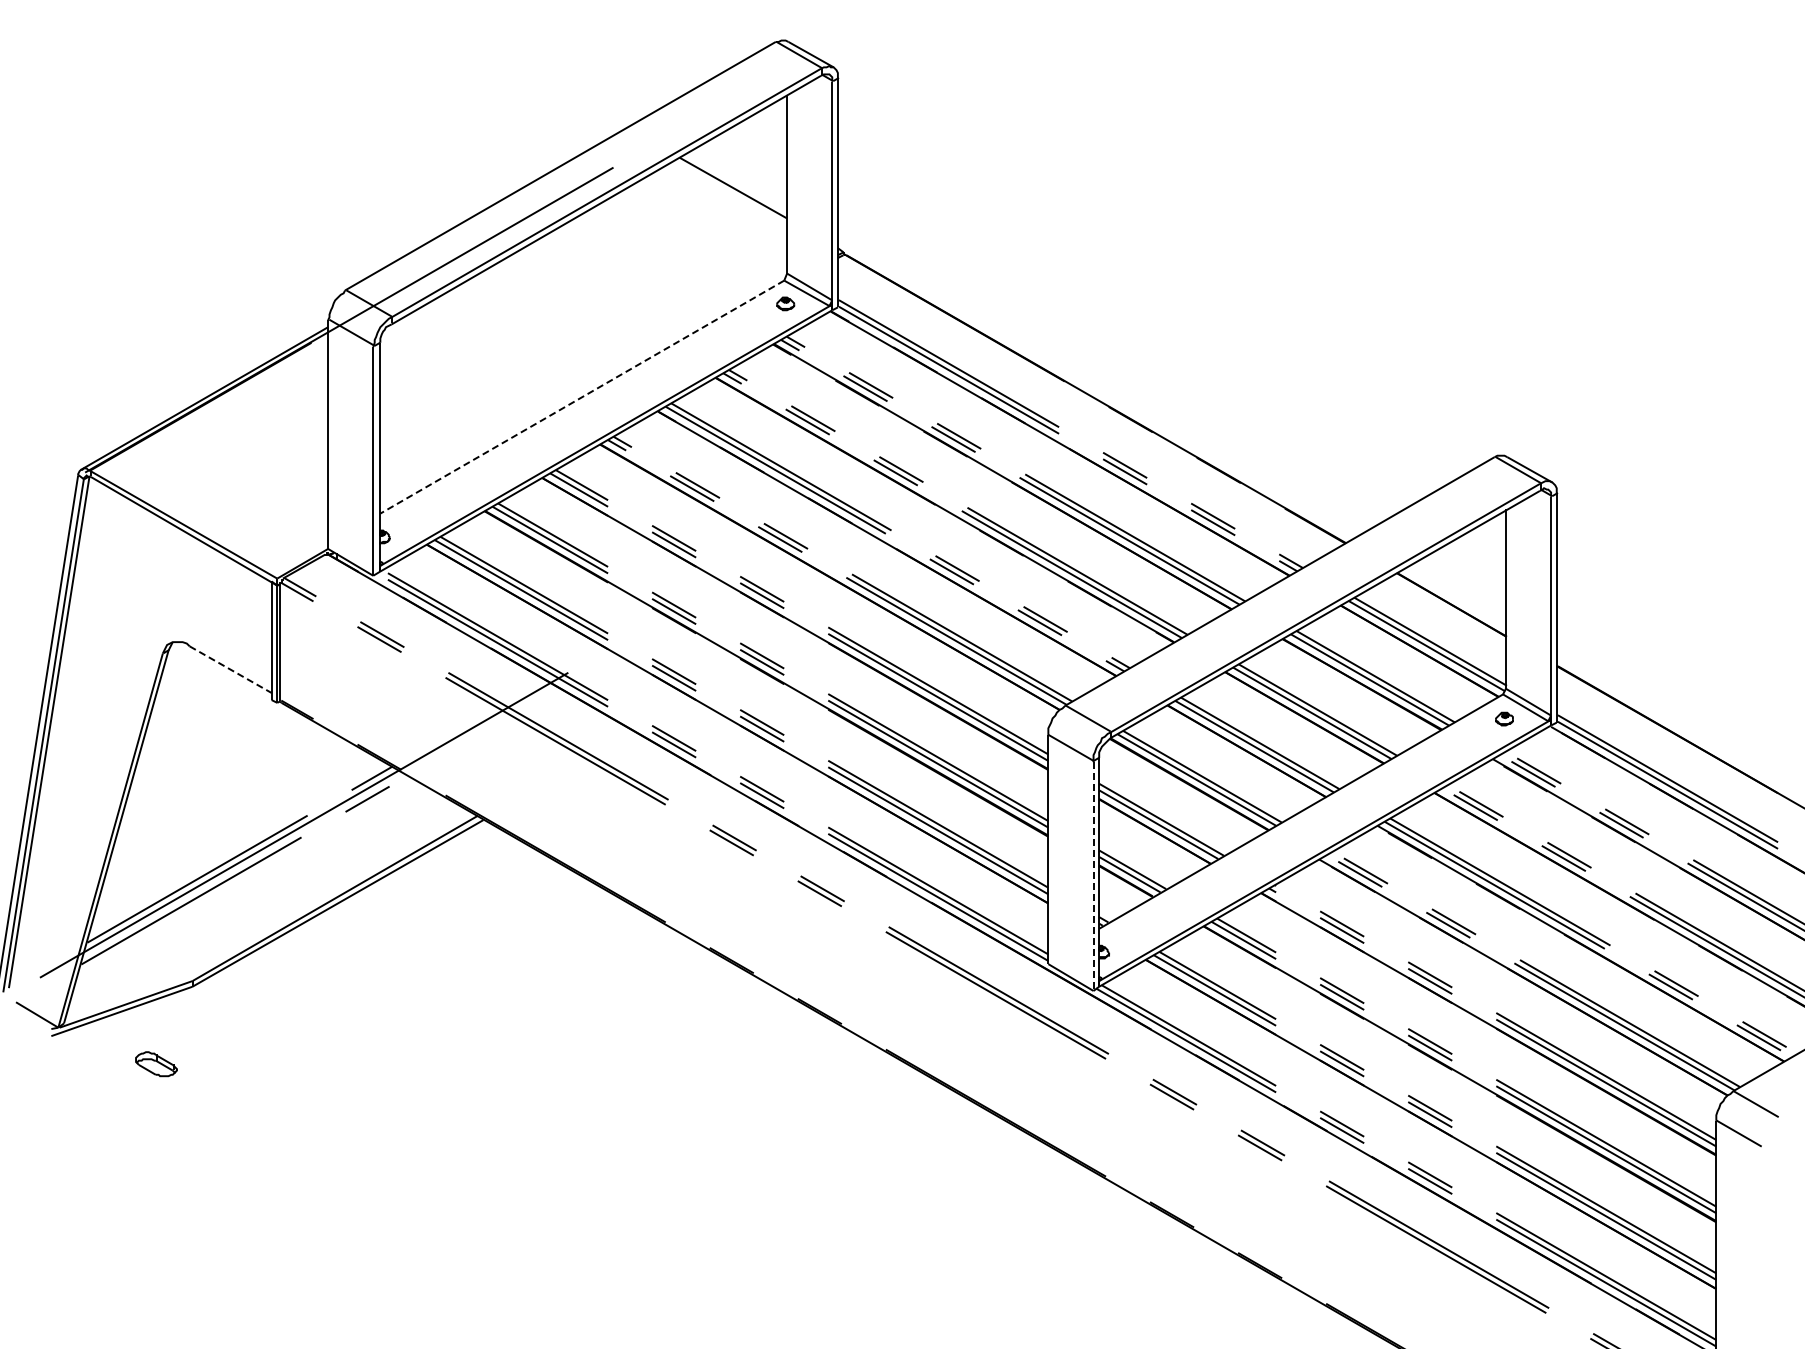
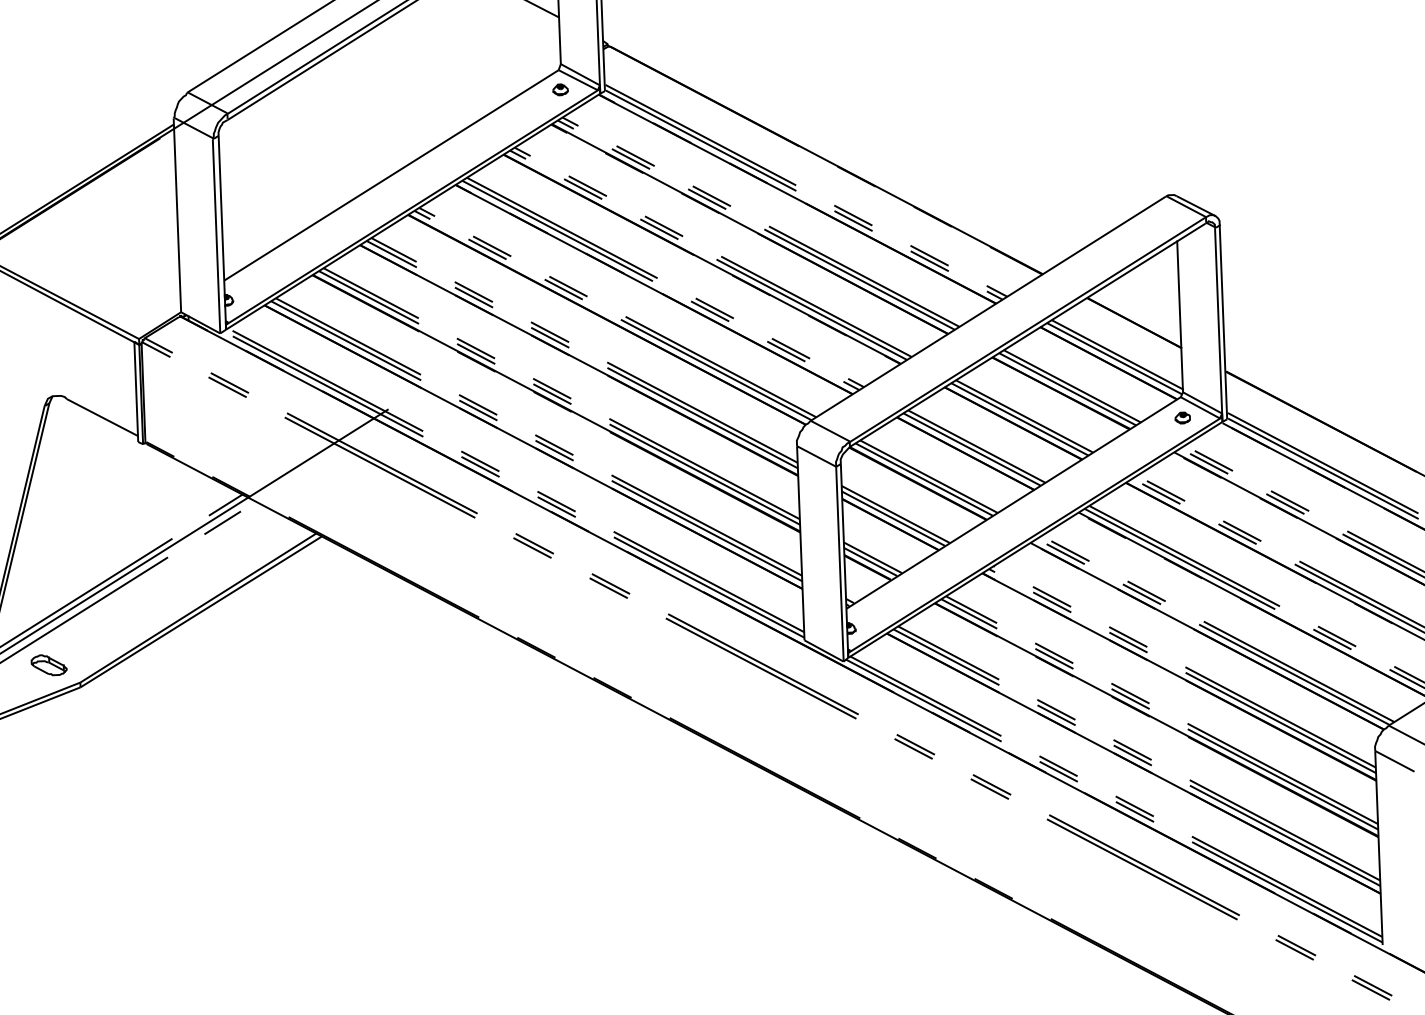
line: (581, 397) -> (390, 175), dashed -> solid
line: (231, 669) -> (103, 417), dashed -> solid
line: (1093, 877) -> (839, 565), dashed -> solid
part: (156, 1064) -> (49, 665), moved

